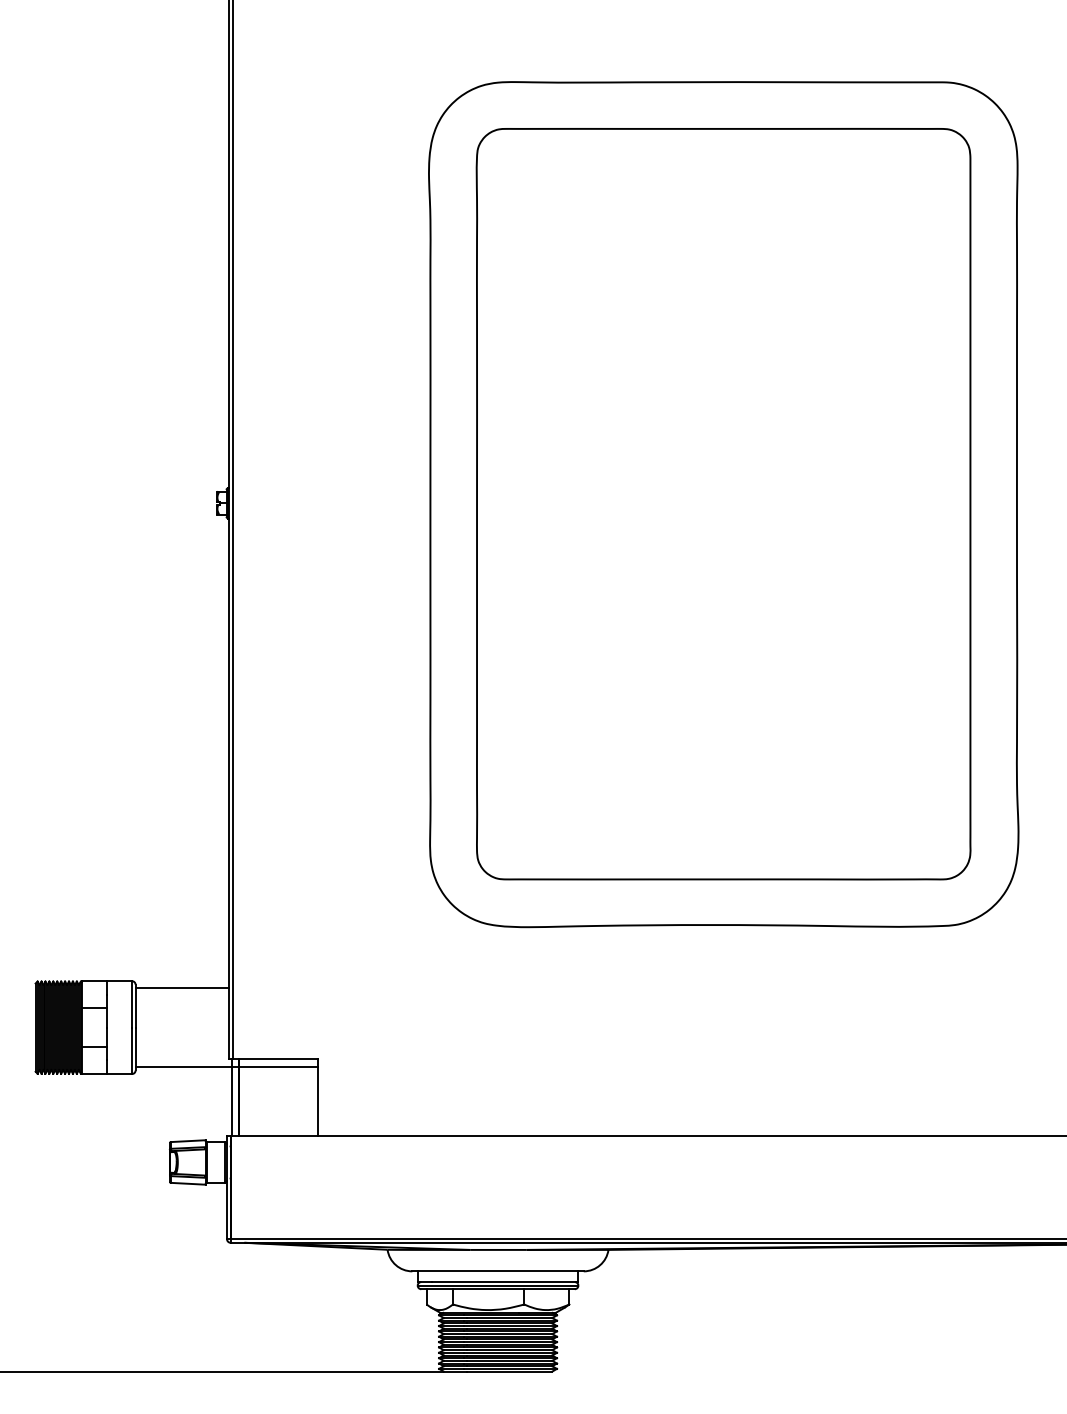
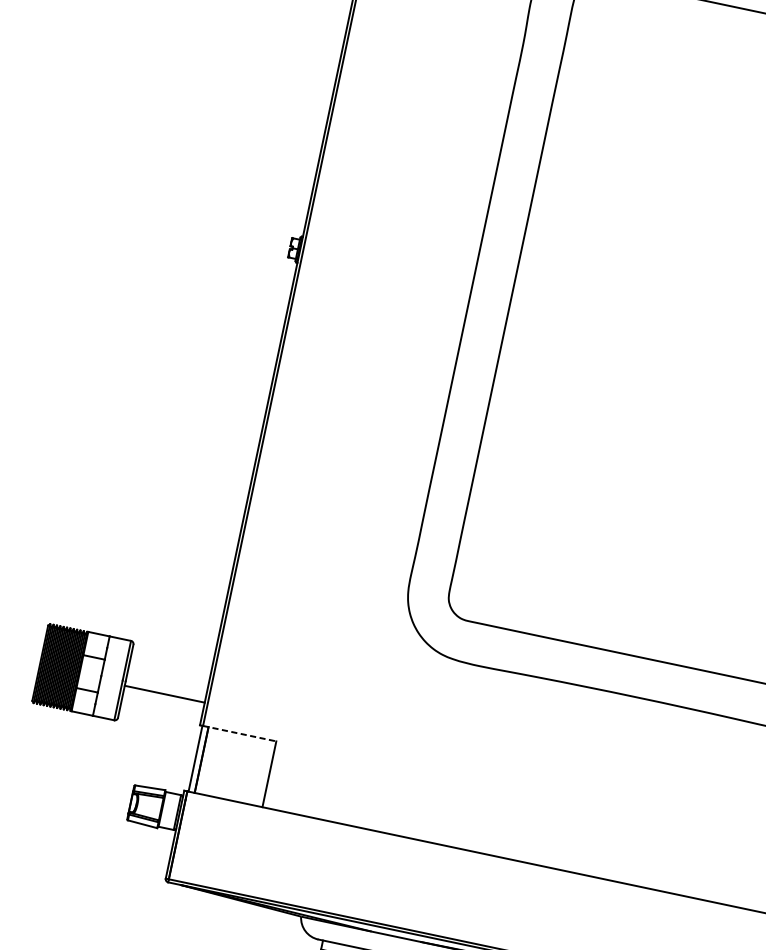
line: (182, 987) -> (164, 693), moved
line: (275, 1059) -> (239, 733), solid -> dashed
line: (226, 1067) -> (196, 731), removed

